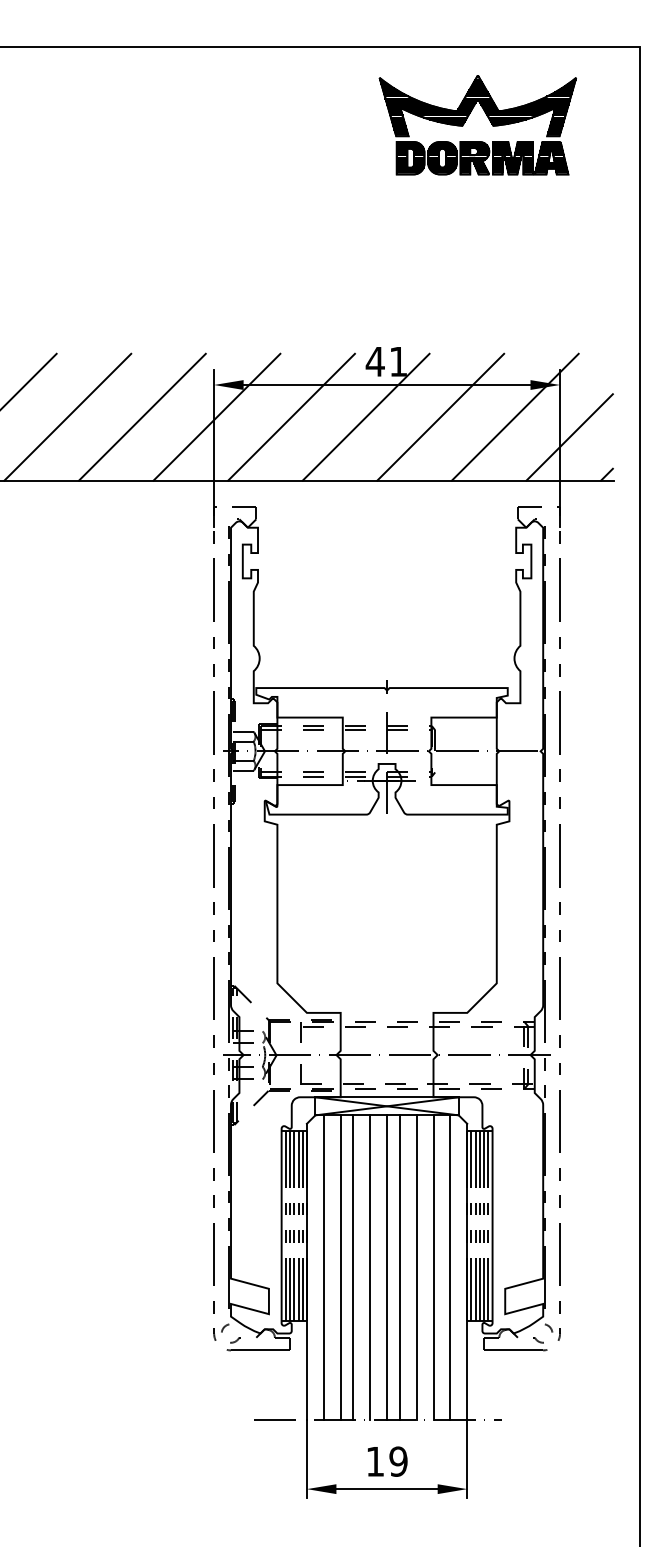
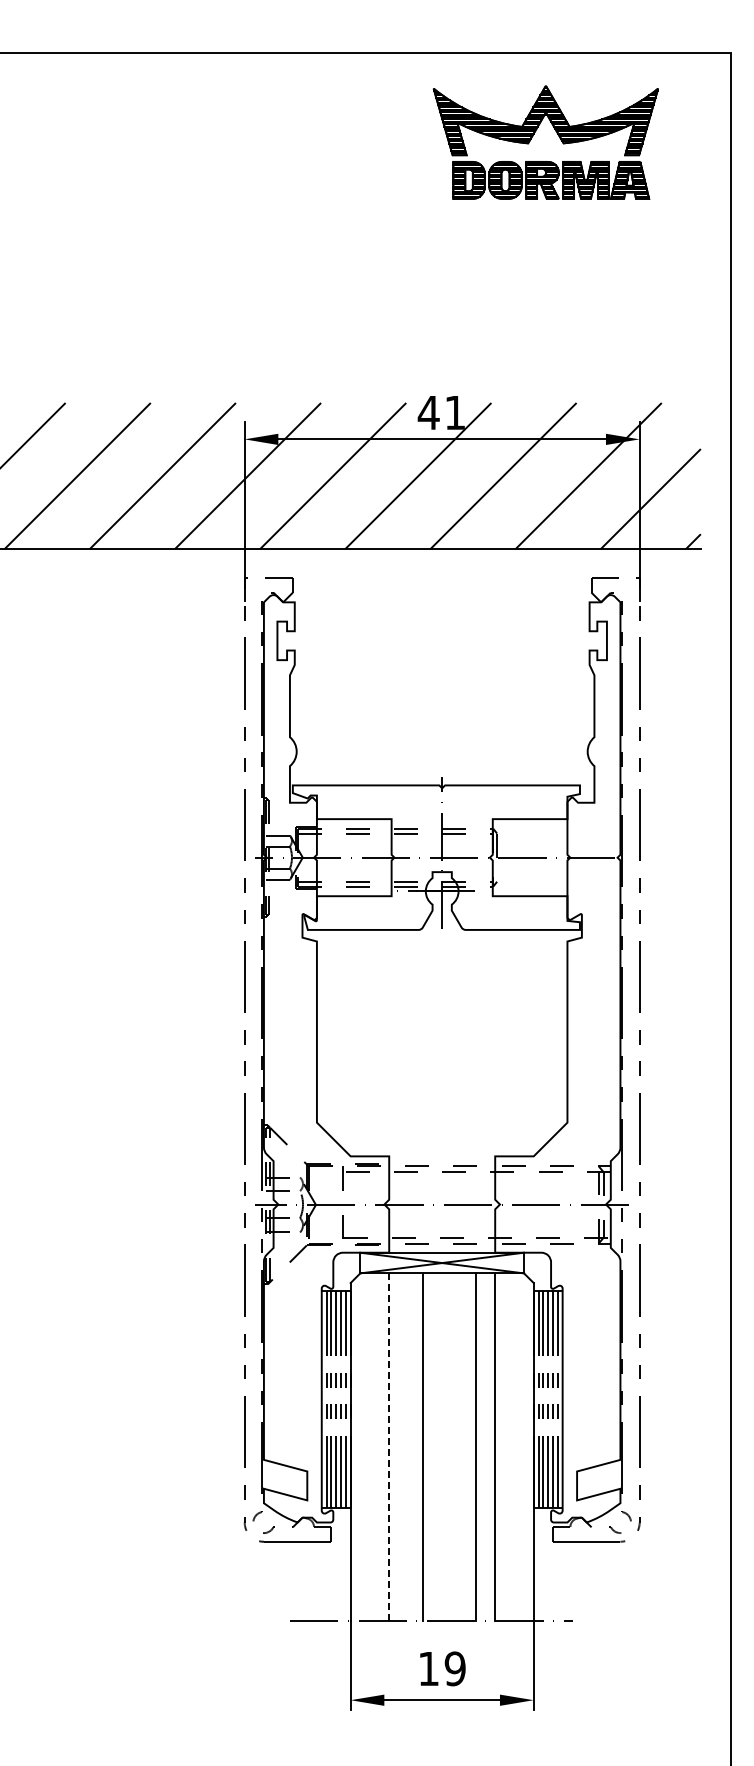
line: (323, 1267) -> (369, 1447), removed
line: (340, 1267) -> (389, 1447), solid -> dashed
line: (353, 1267) -> (403, 1447), removed
line: (387, 1267) -> (442, 1447), removed
line: (399, 1267) -> (456, 1447), removed
line: (450, 1267) -> (514, 1447), removed

